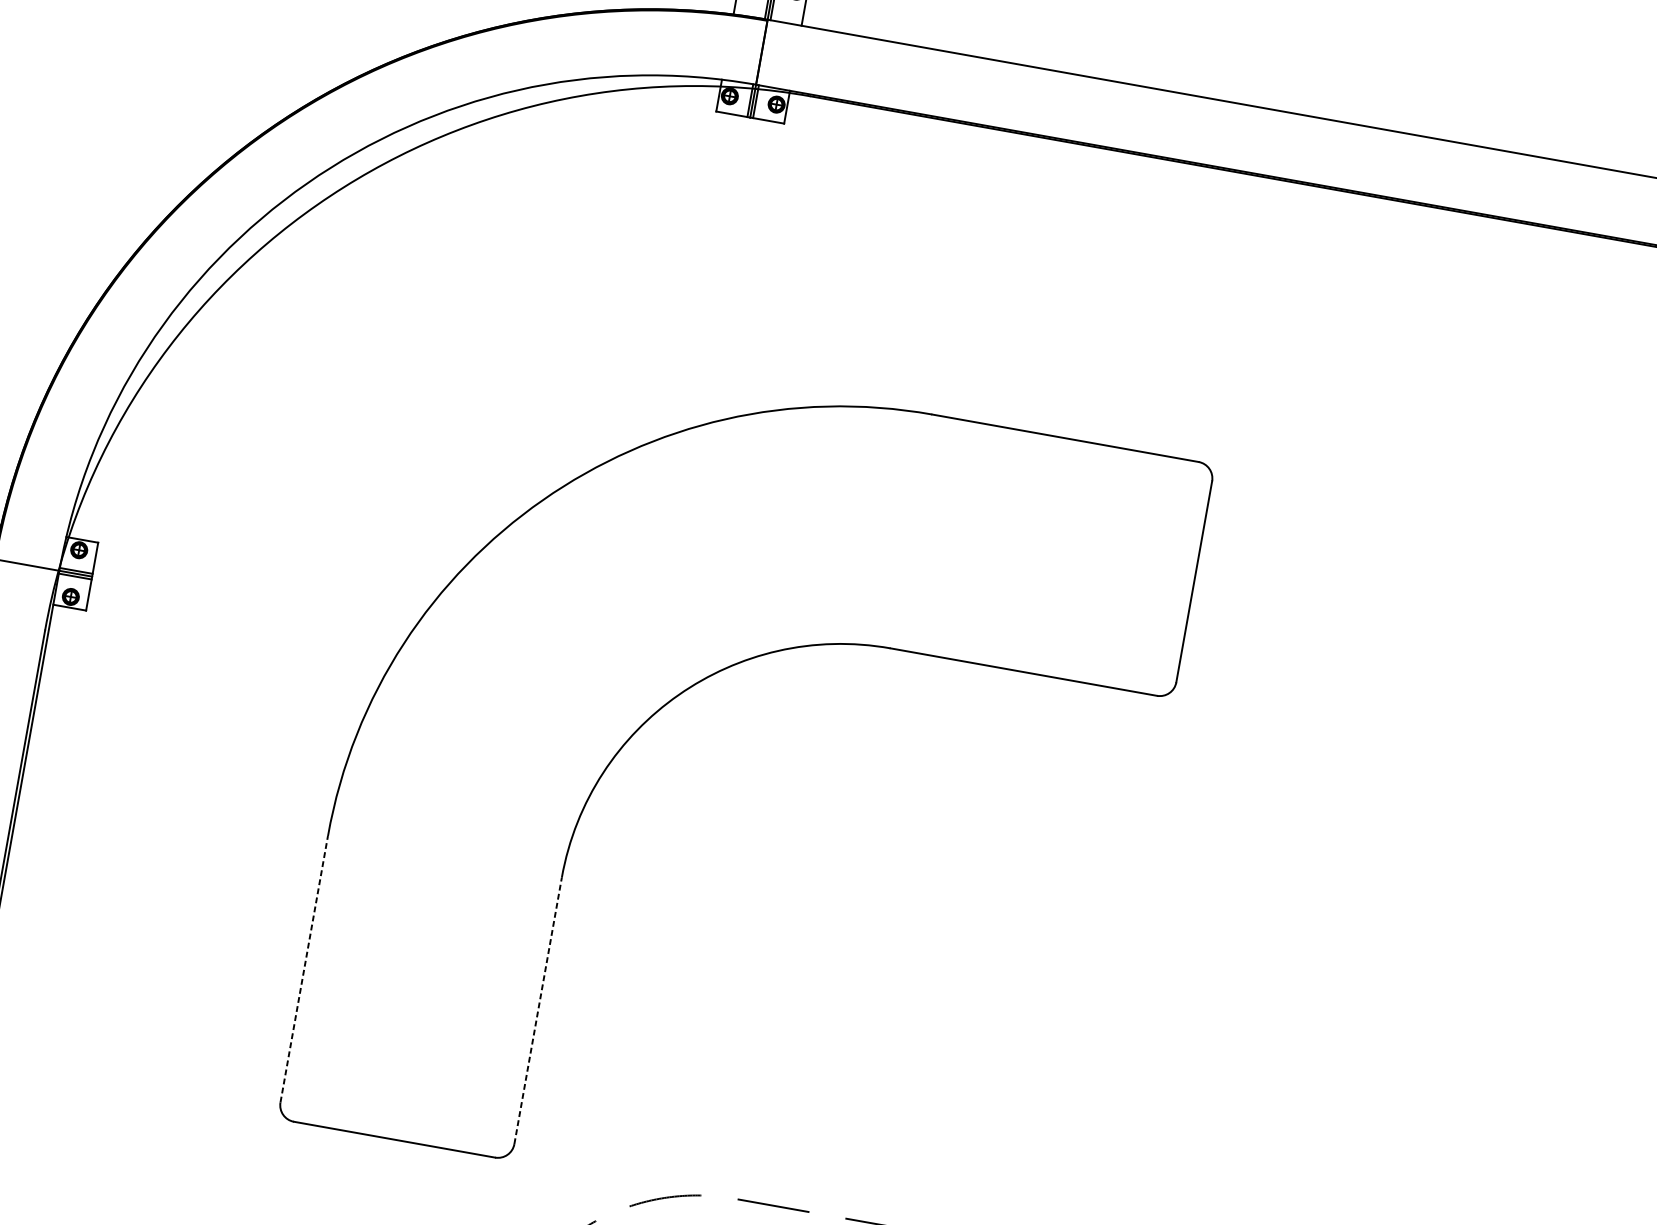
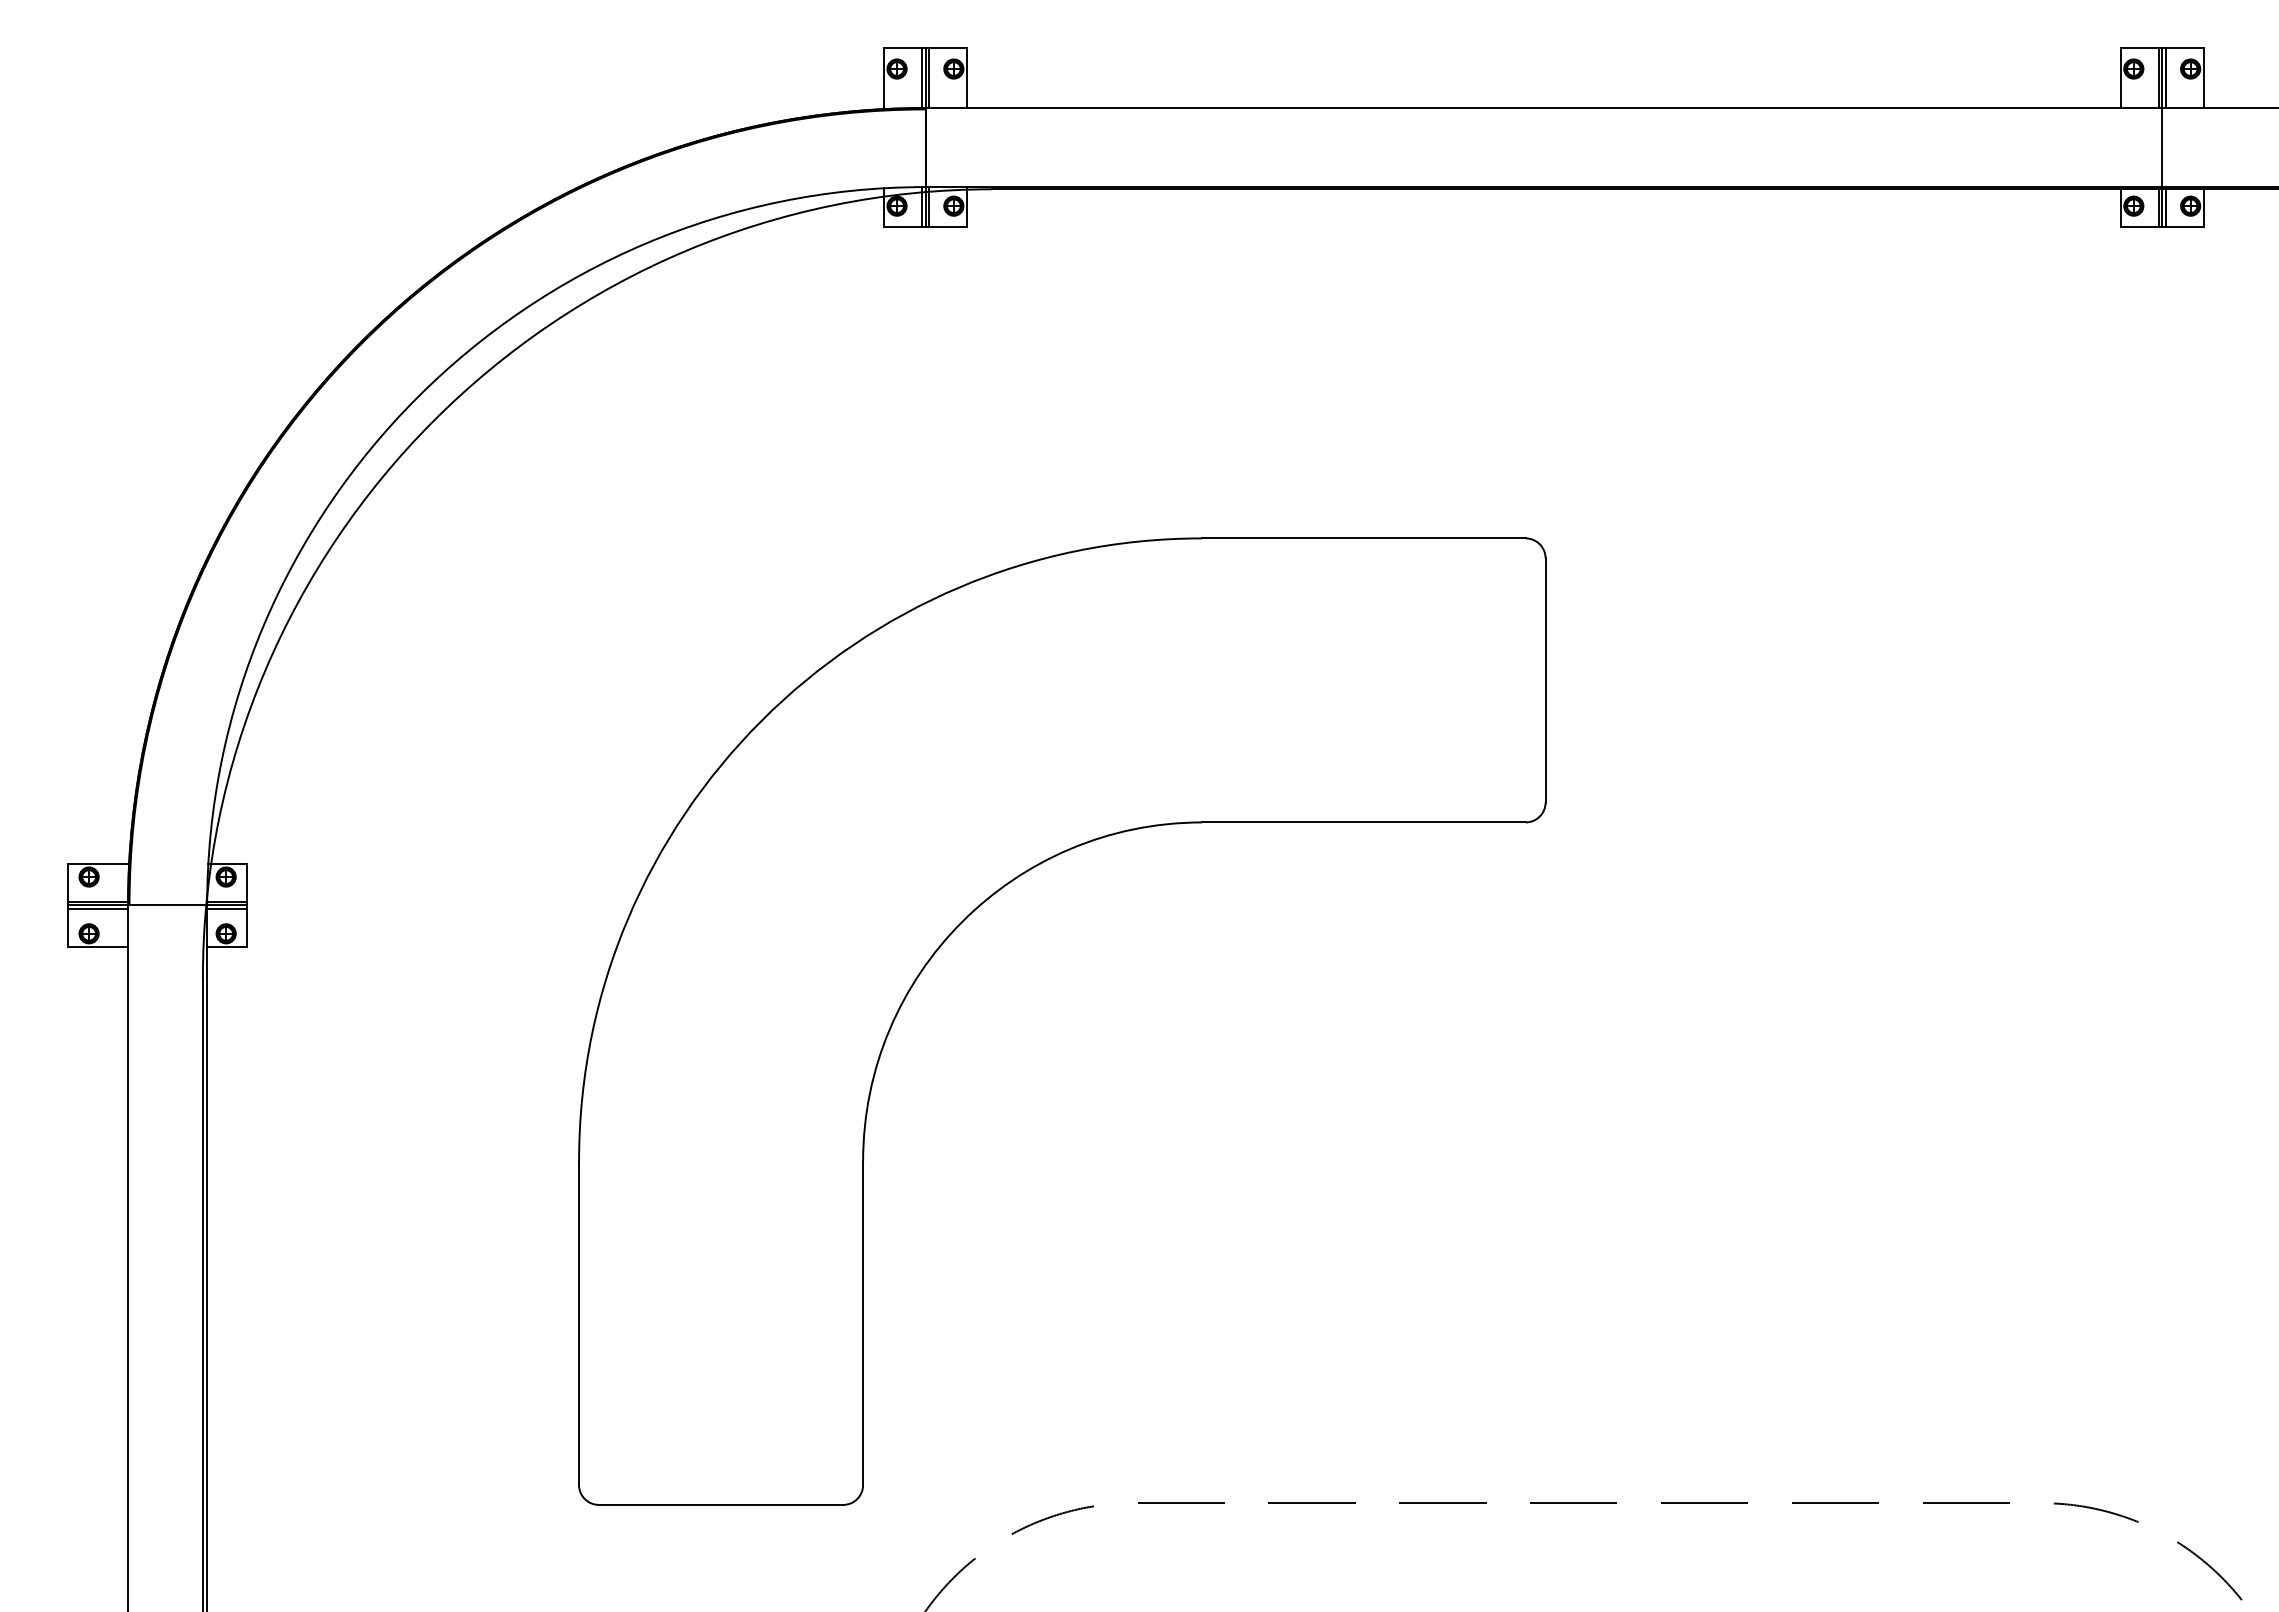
line: (304, 969) -> (579, 1323), dashed -> solid
line: (538, 1011) -> (863, 1323), dashed -> solid

